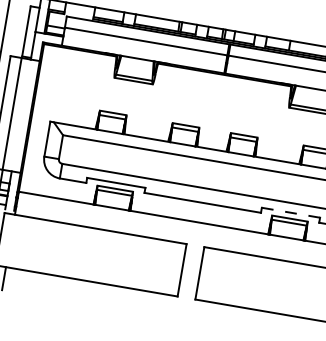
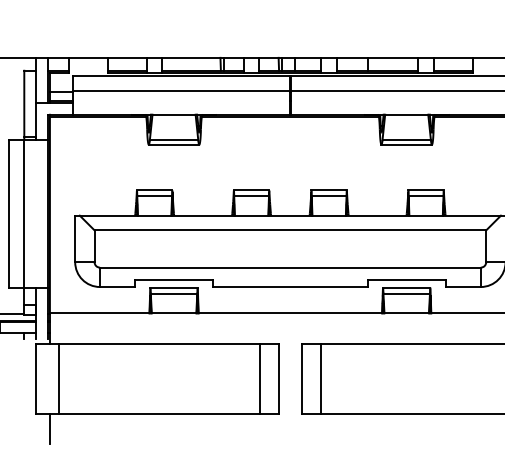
line: (290, 212) -> (406, 280), dashed -> solid
line: (16, 241) -> (58, 378), added
line: (168, 267) -> (260, 378), added
line: (213, 275) -> (320, 378), added

